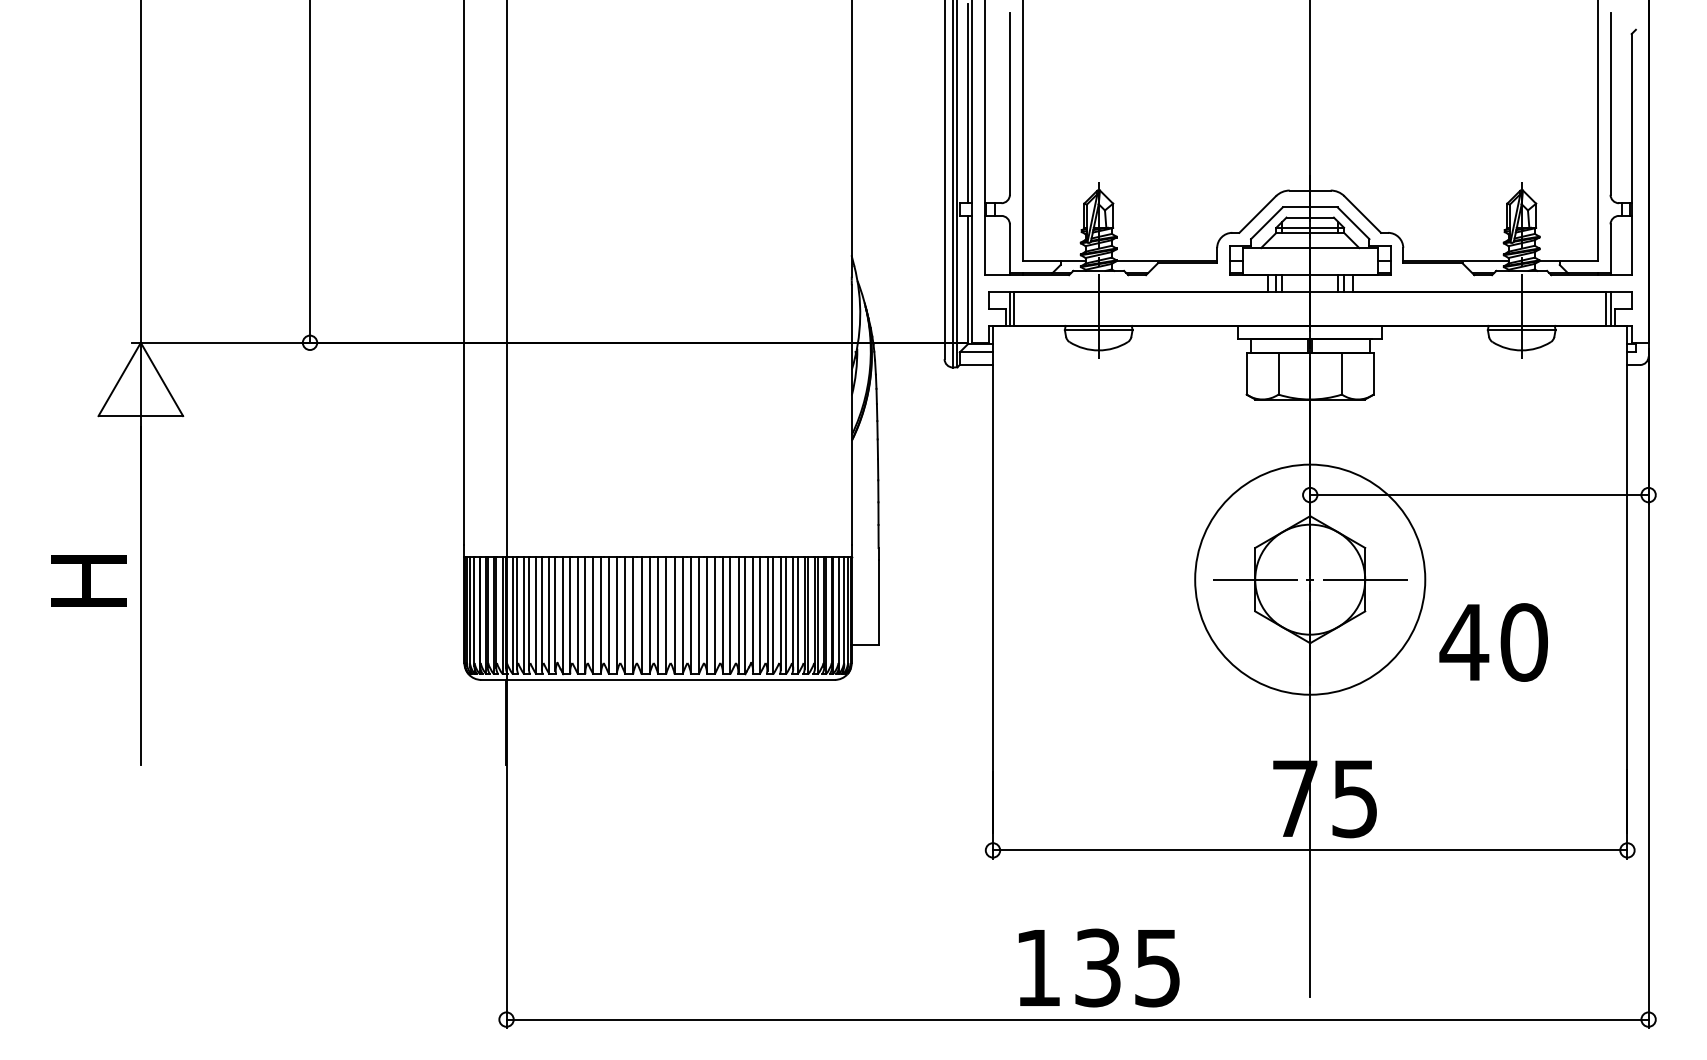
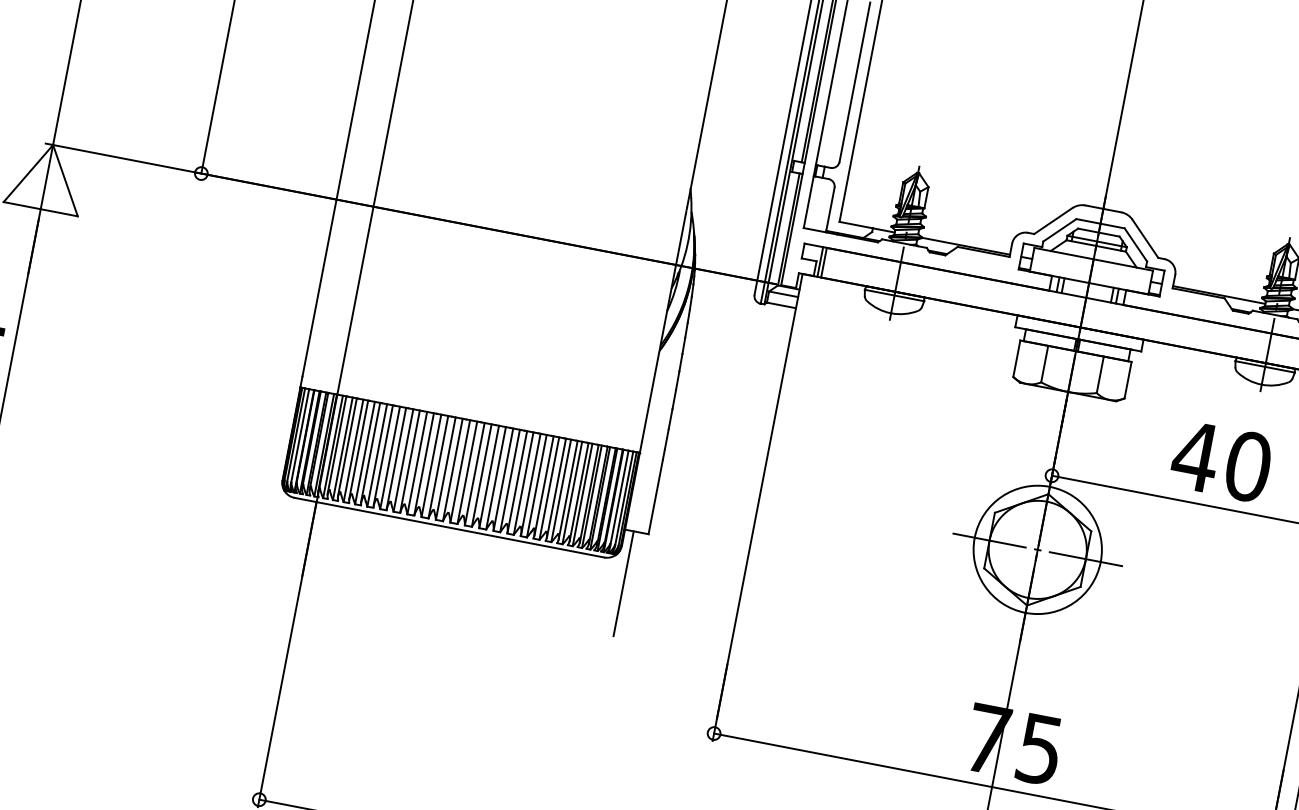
circle: (1310, 579) -> (1038, 549), size x0.62
text: (1493, 642) -> (1221, 461), moved
line: (861, 704) -> (623, 583), added

